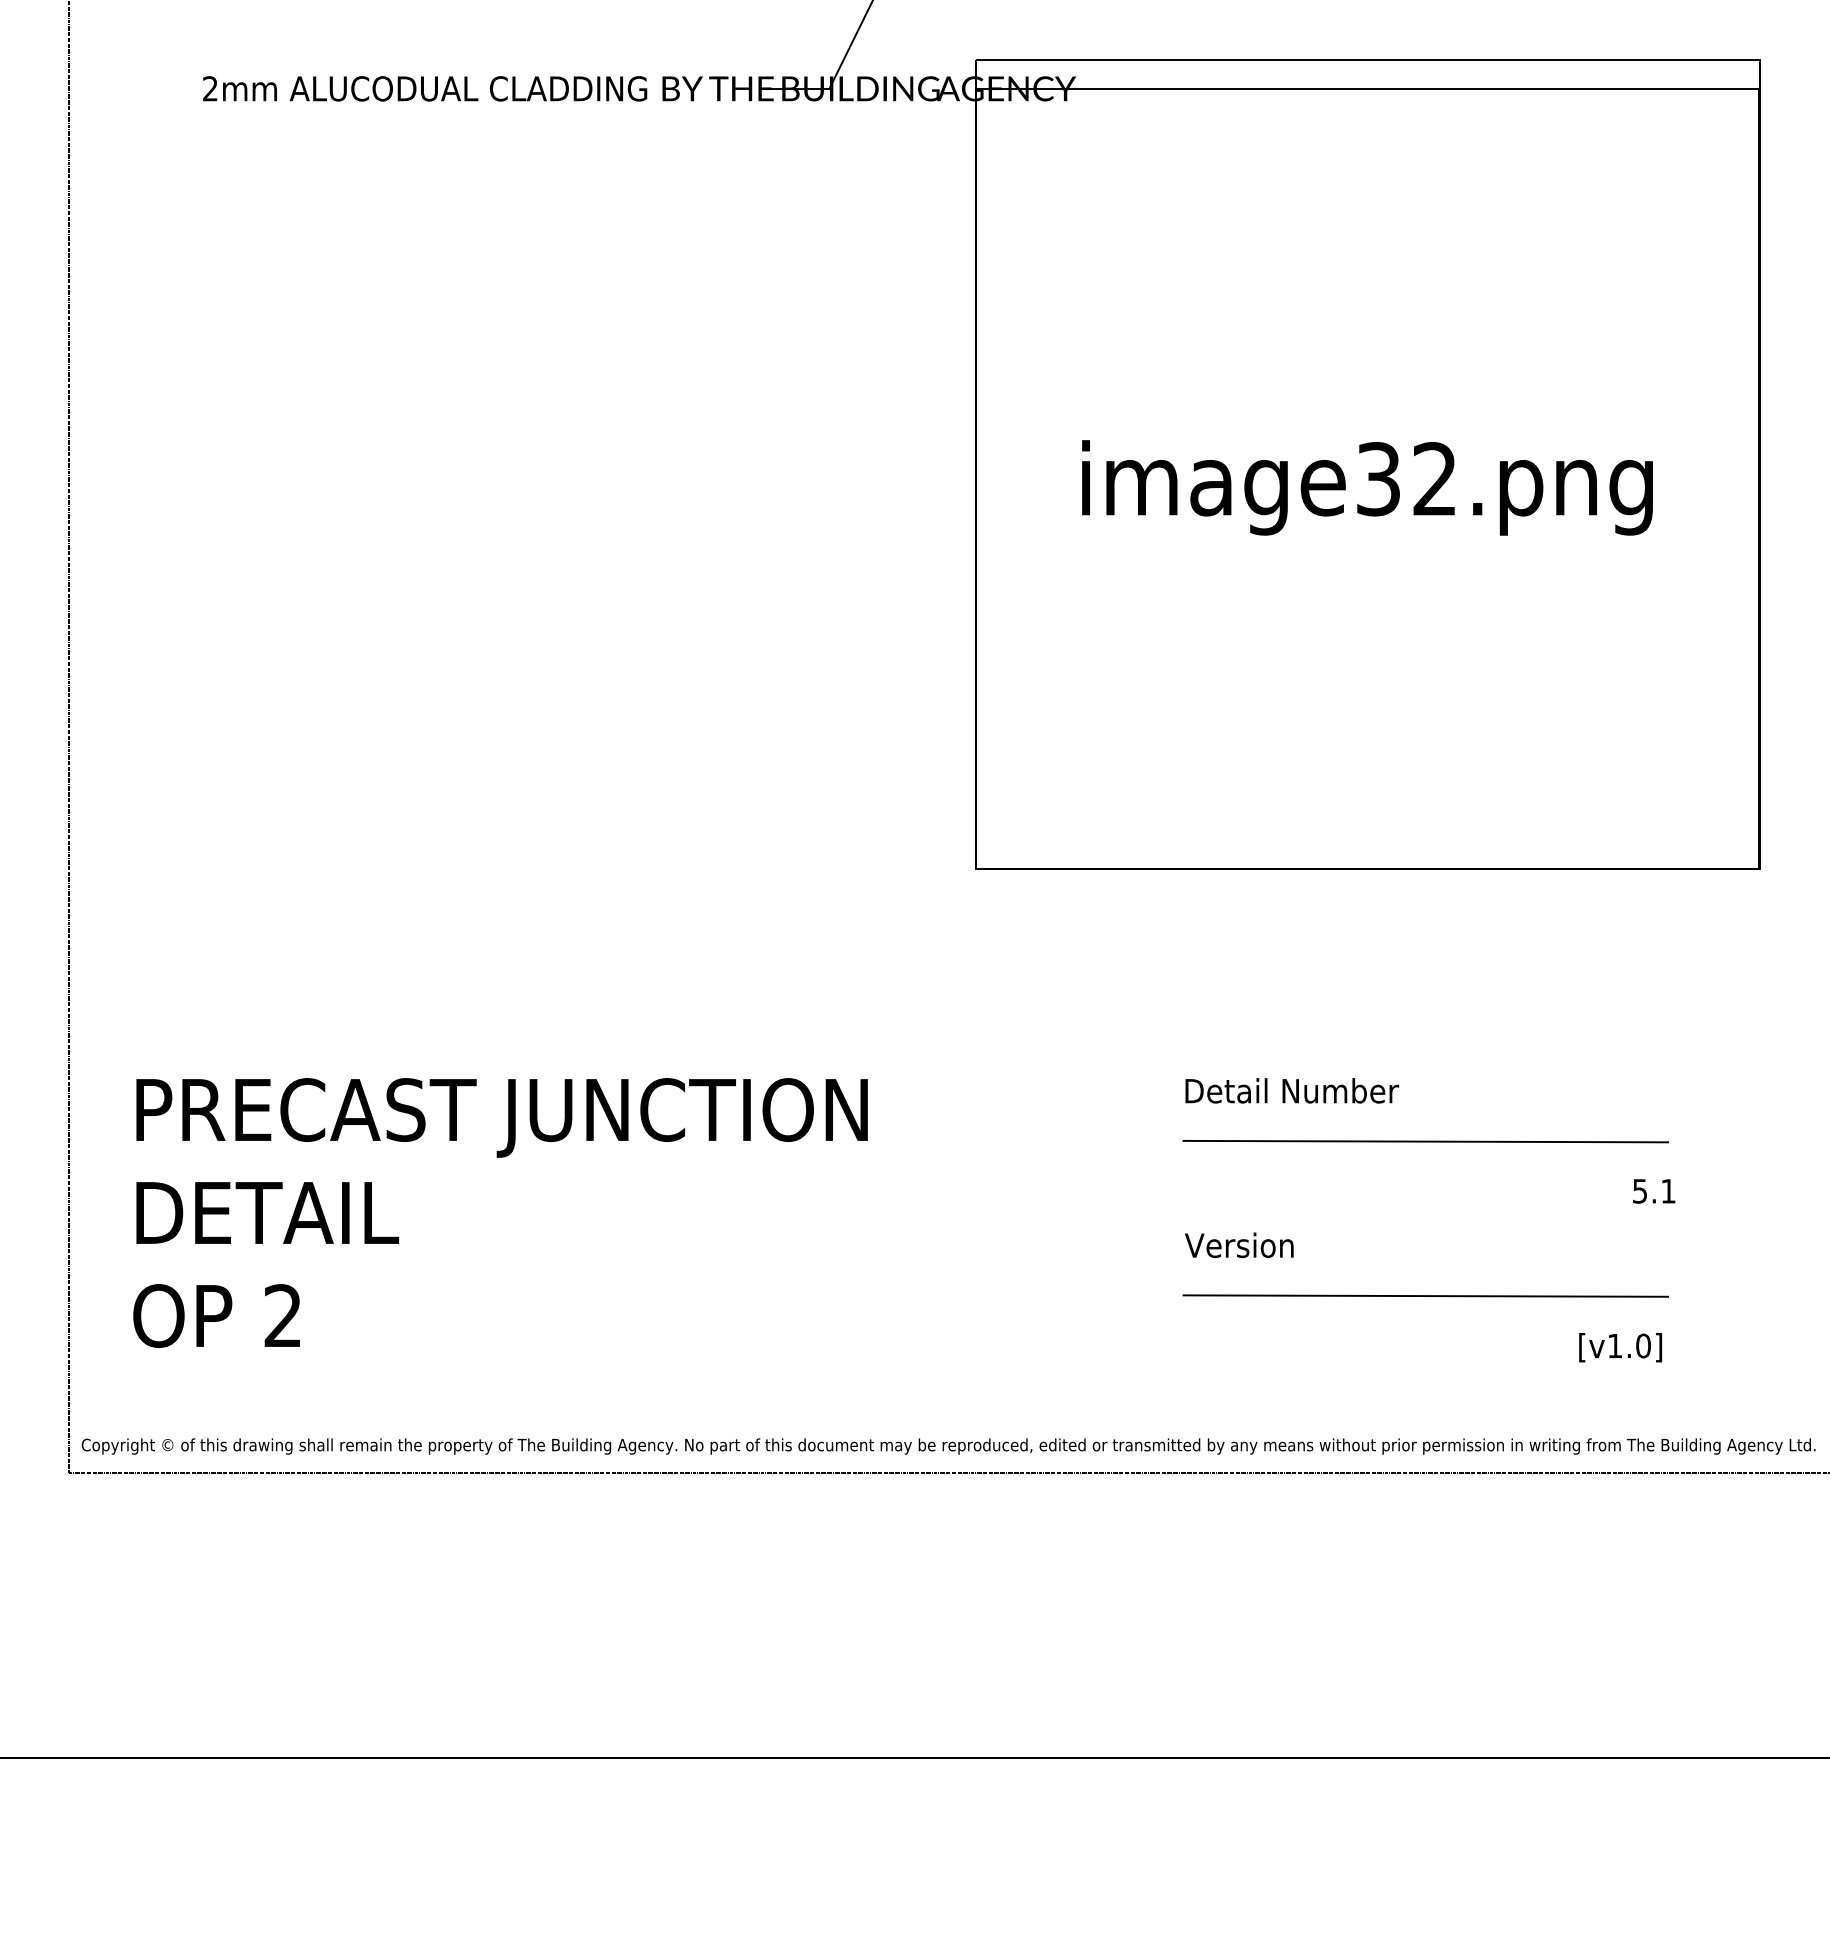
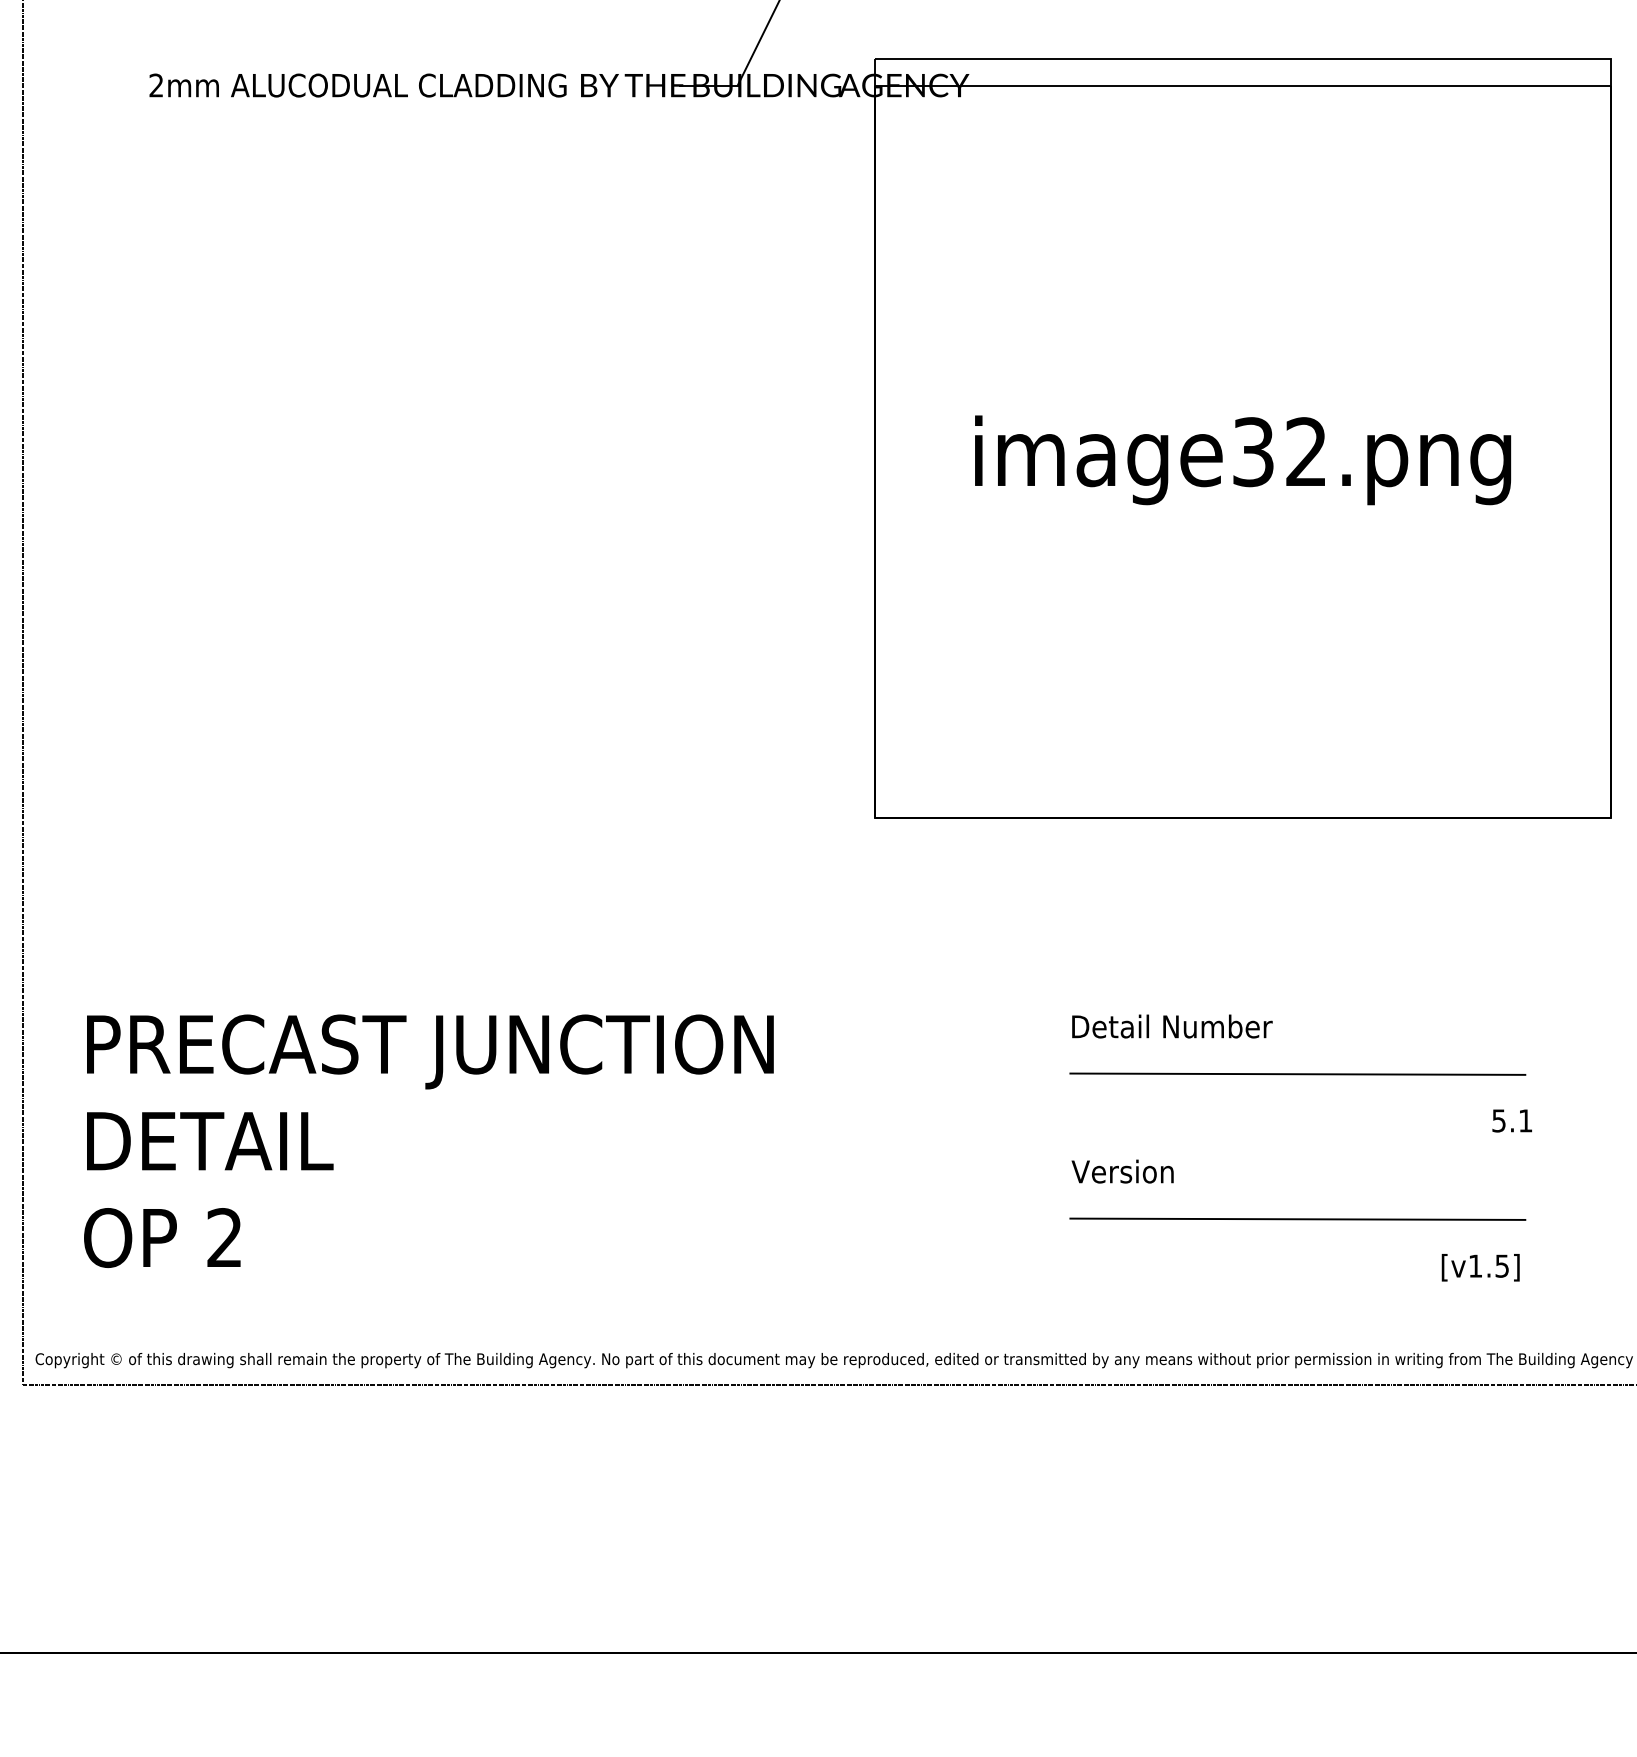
text: (1643, 1345) -> (1502, 1265), [v1.0] -> [v1.5]

